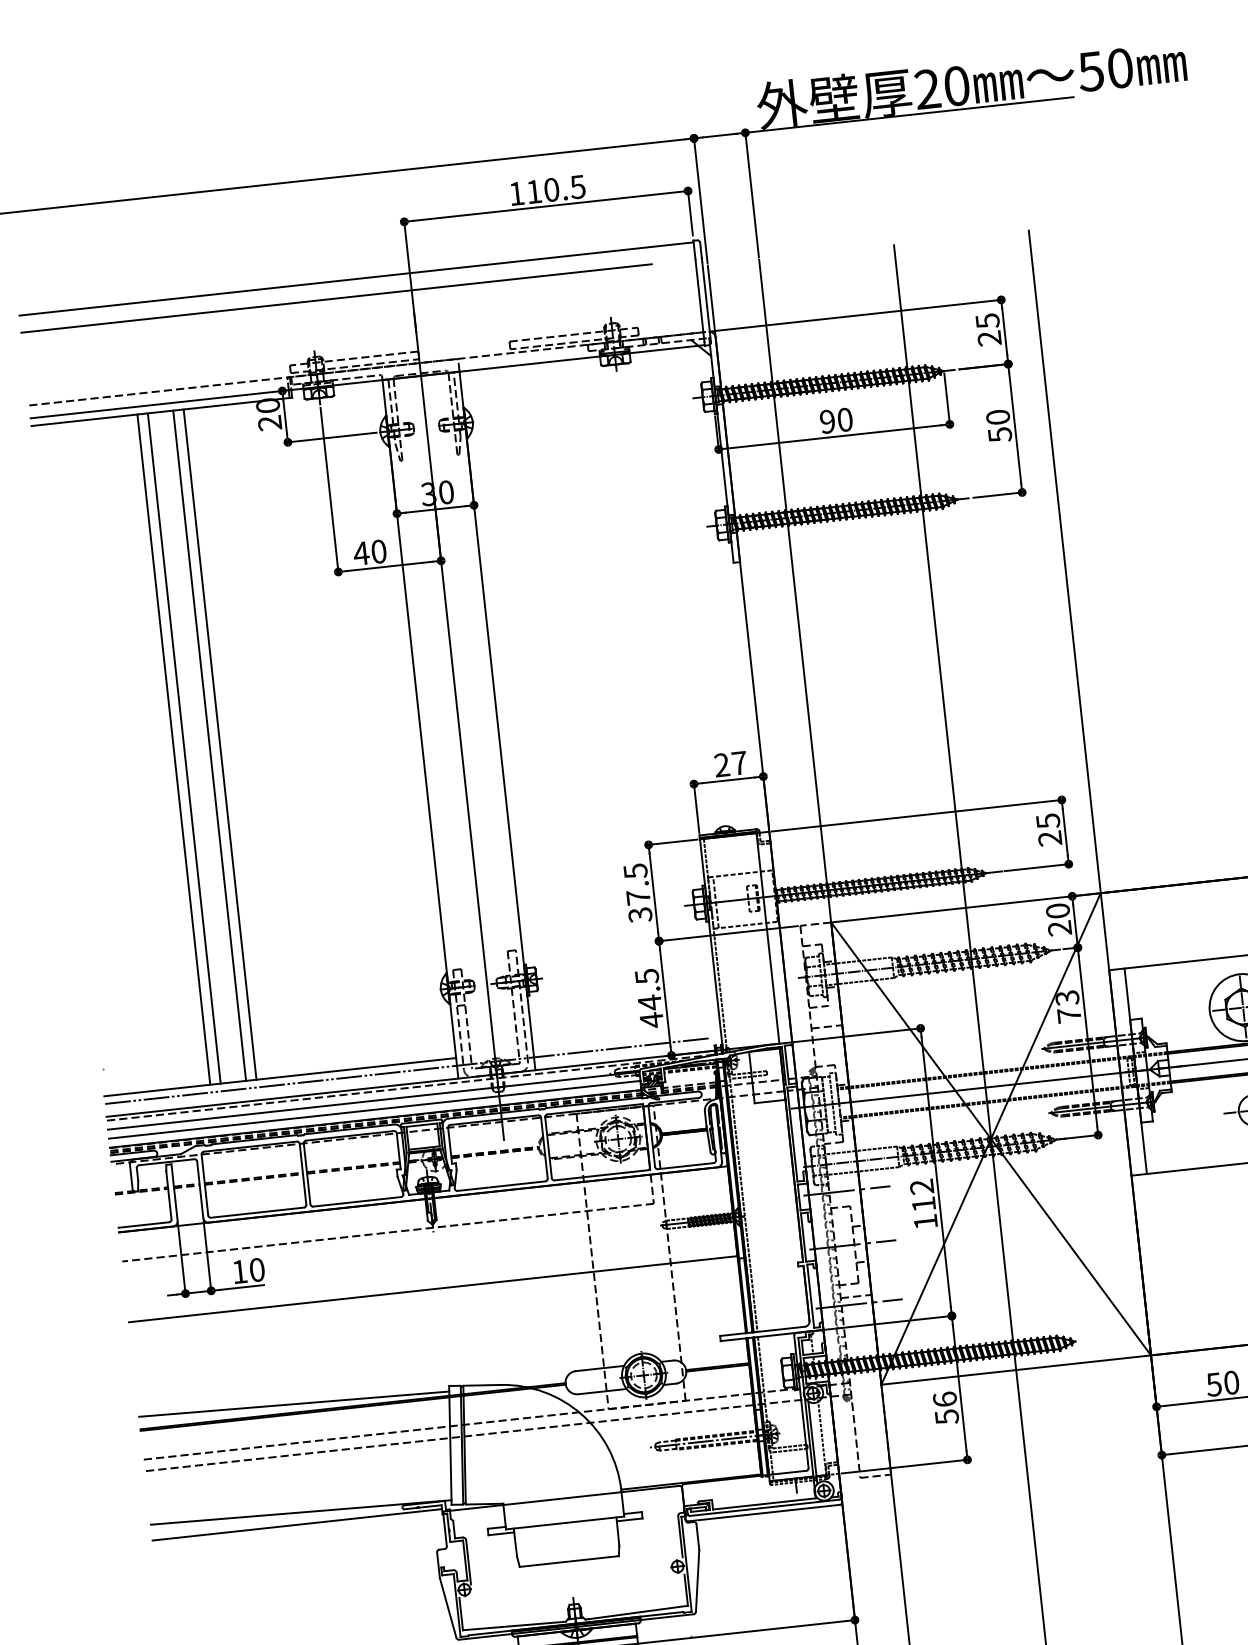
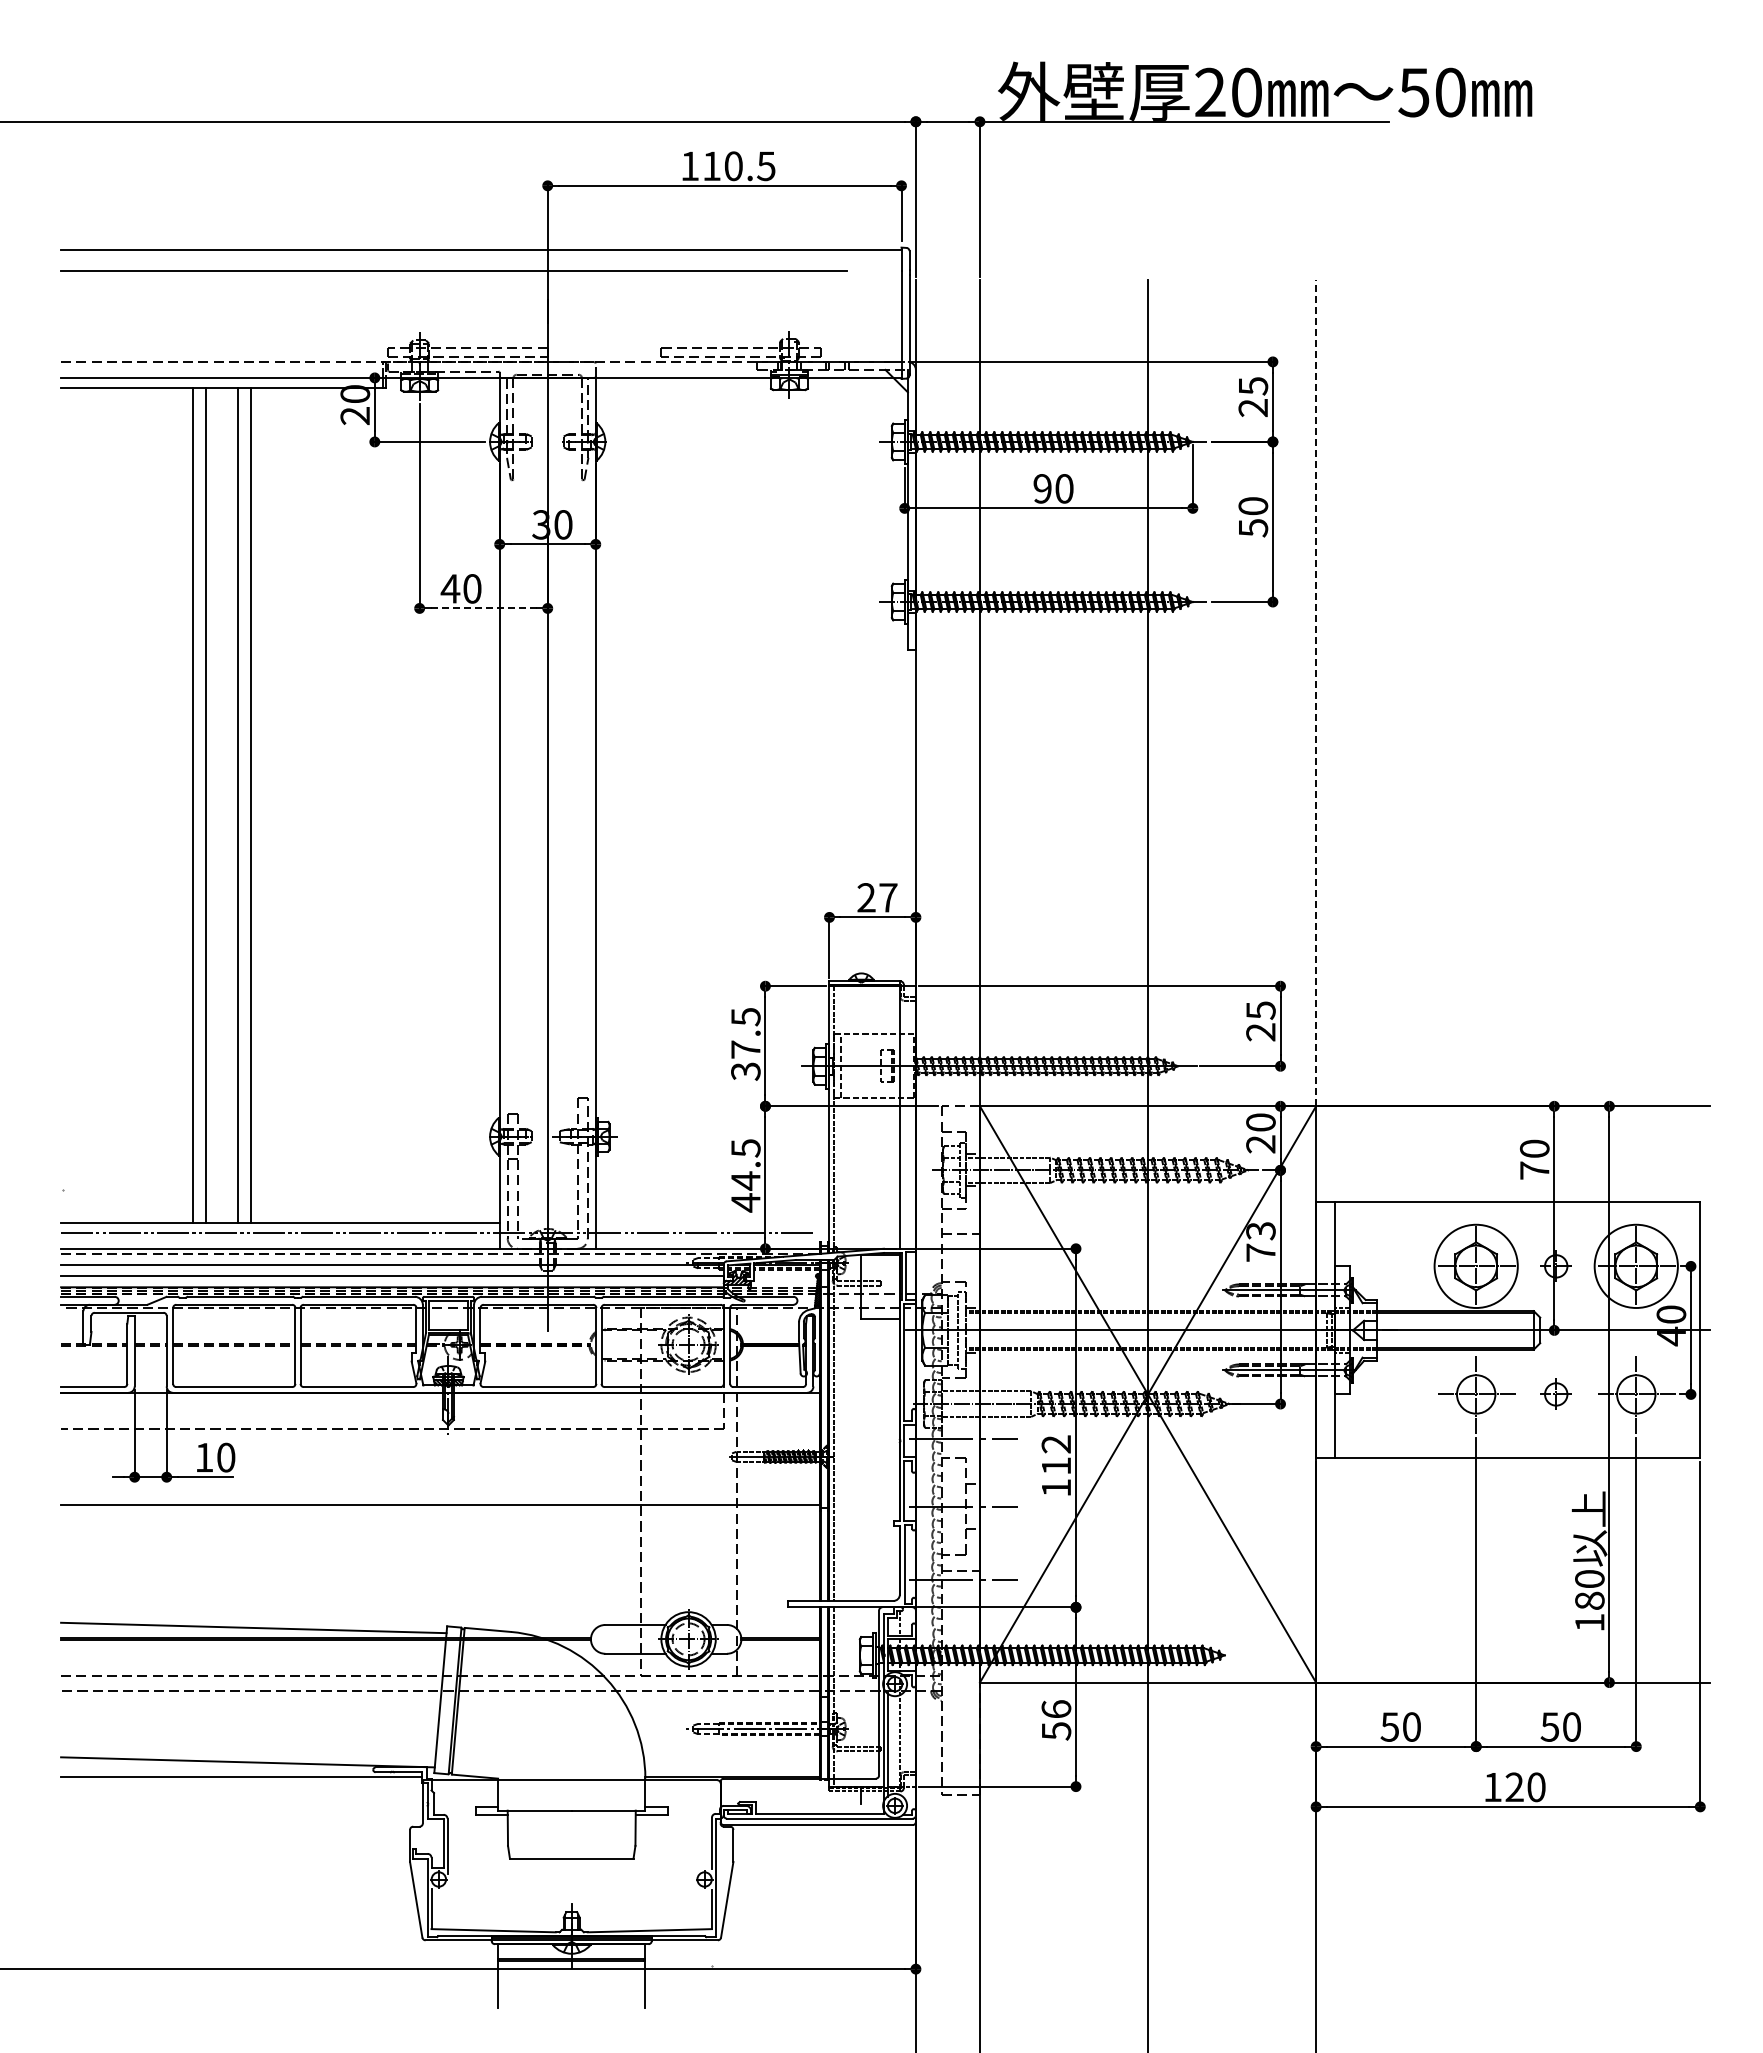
line: (1065, 561) -> (1316, 692), solid -> dashed
line: (390, 566) -> (484, 608), solid -> dashed

